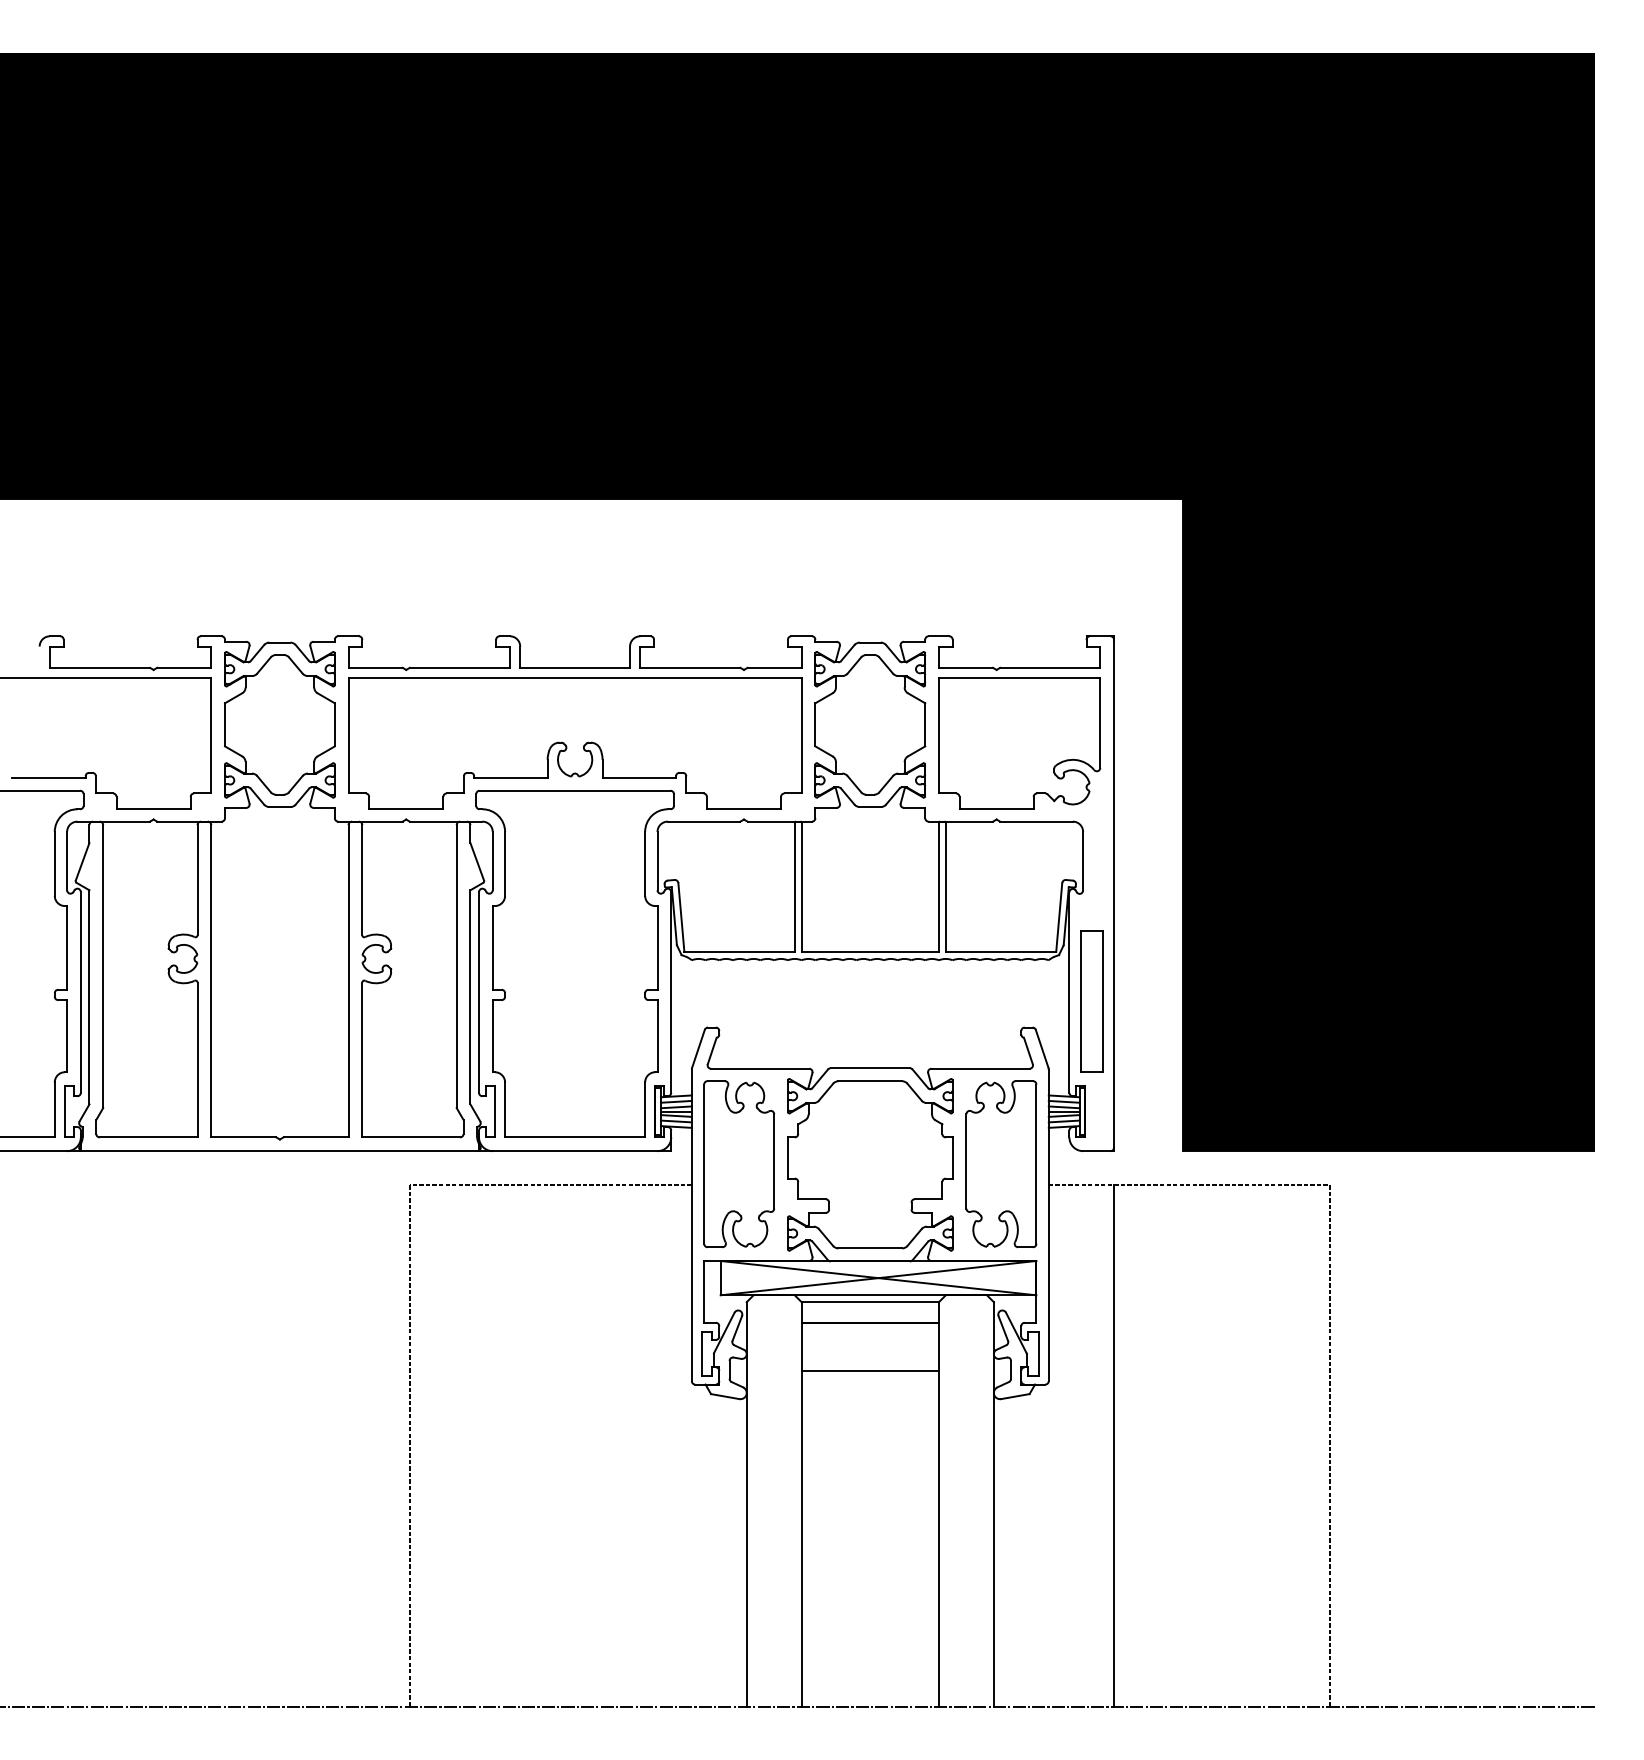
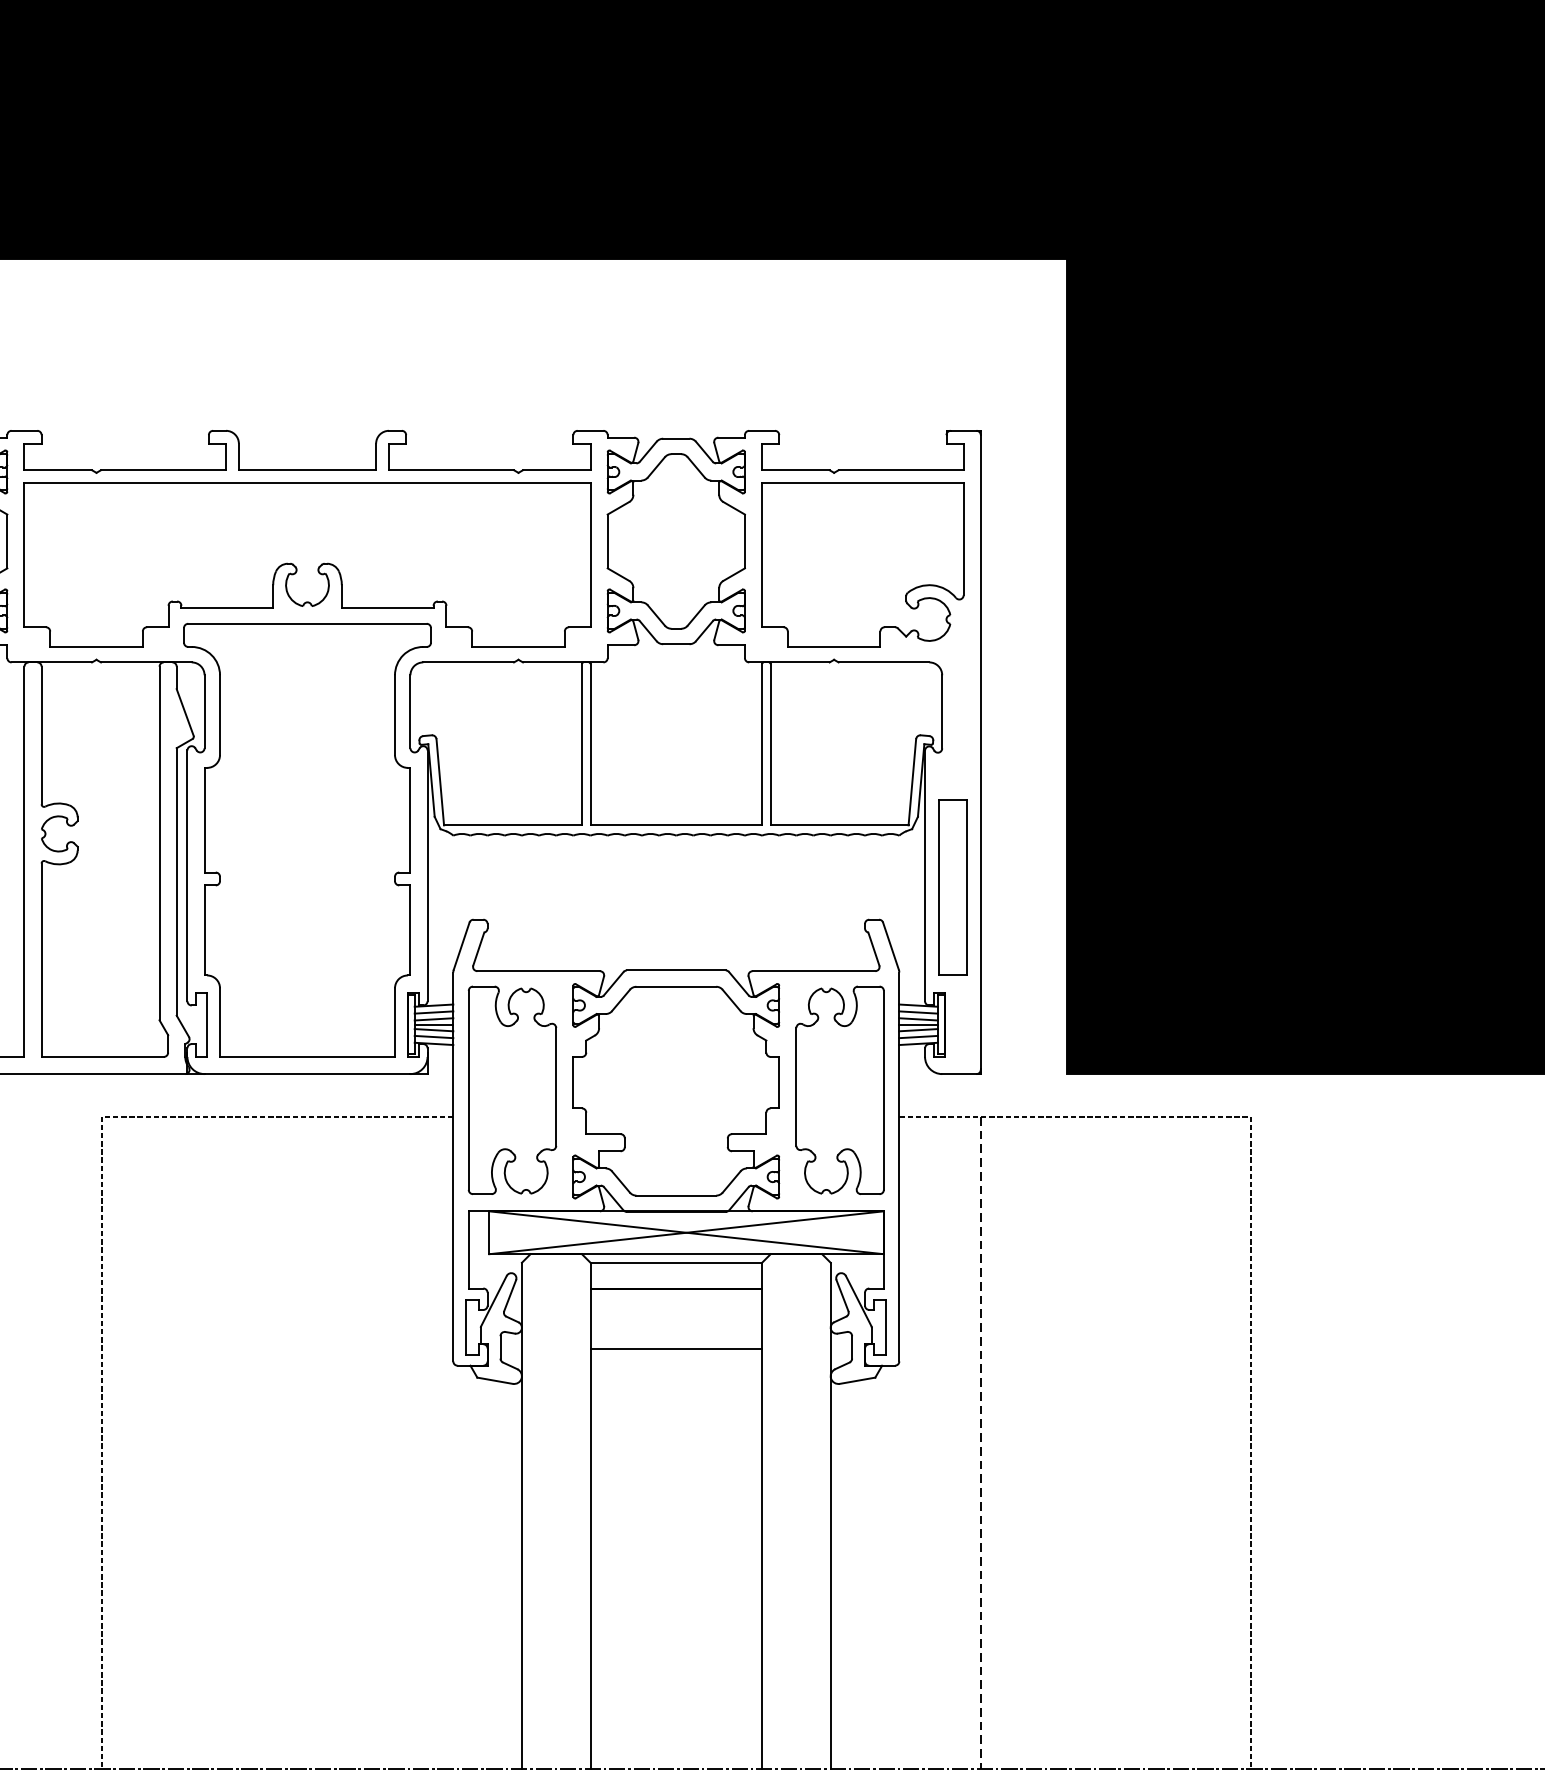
line: (1114, 1446) -> (981, 1443), solid -> dashed

